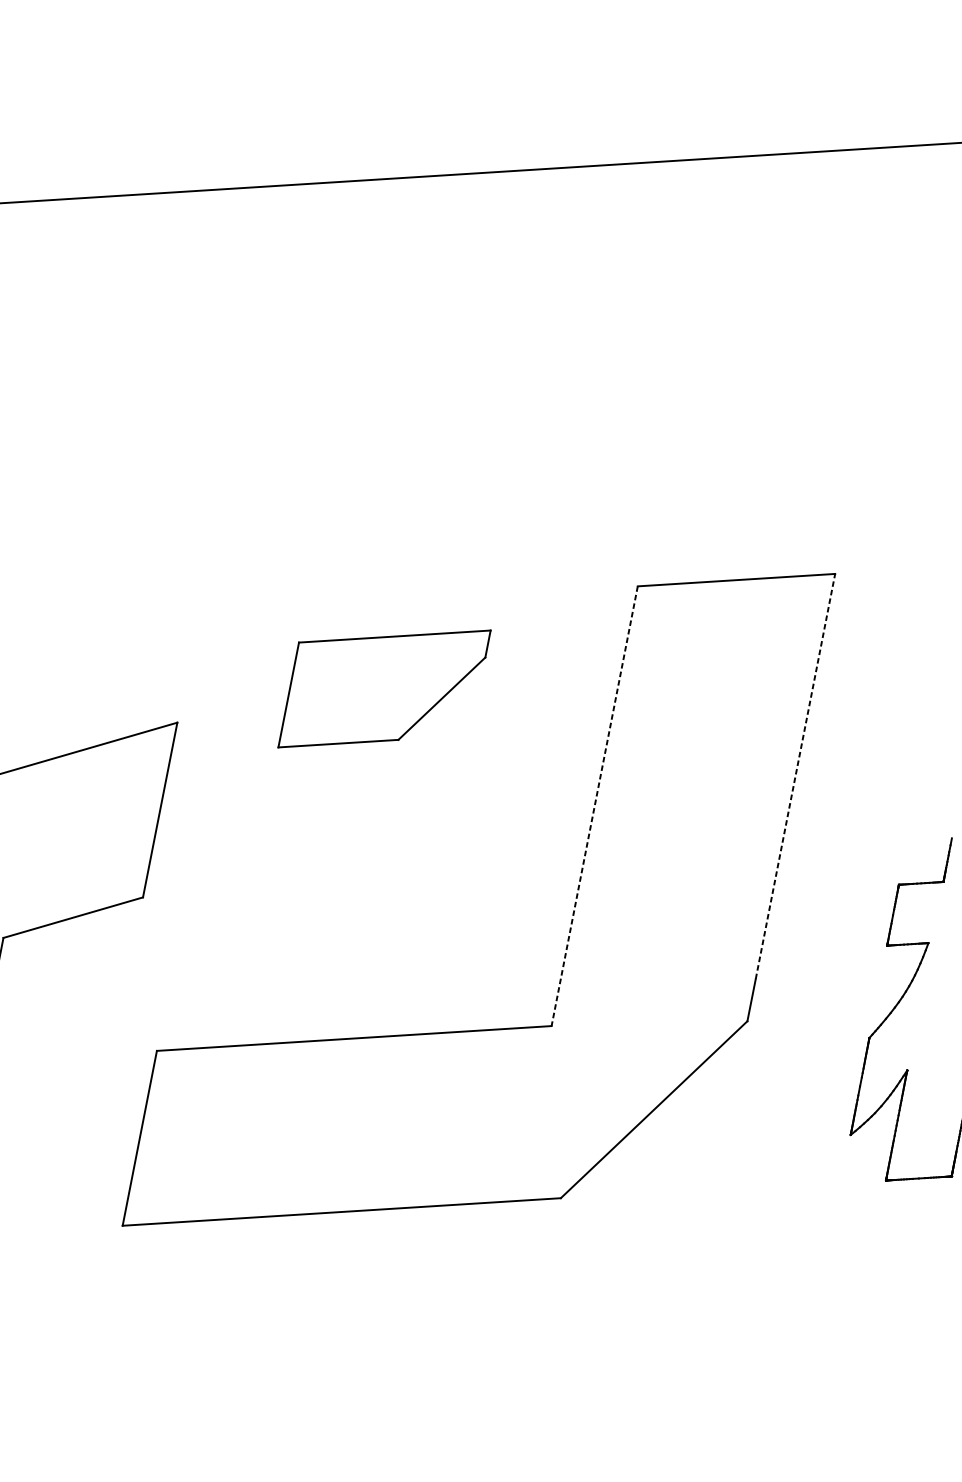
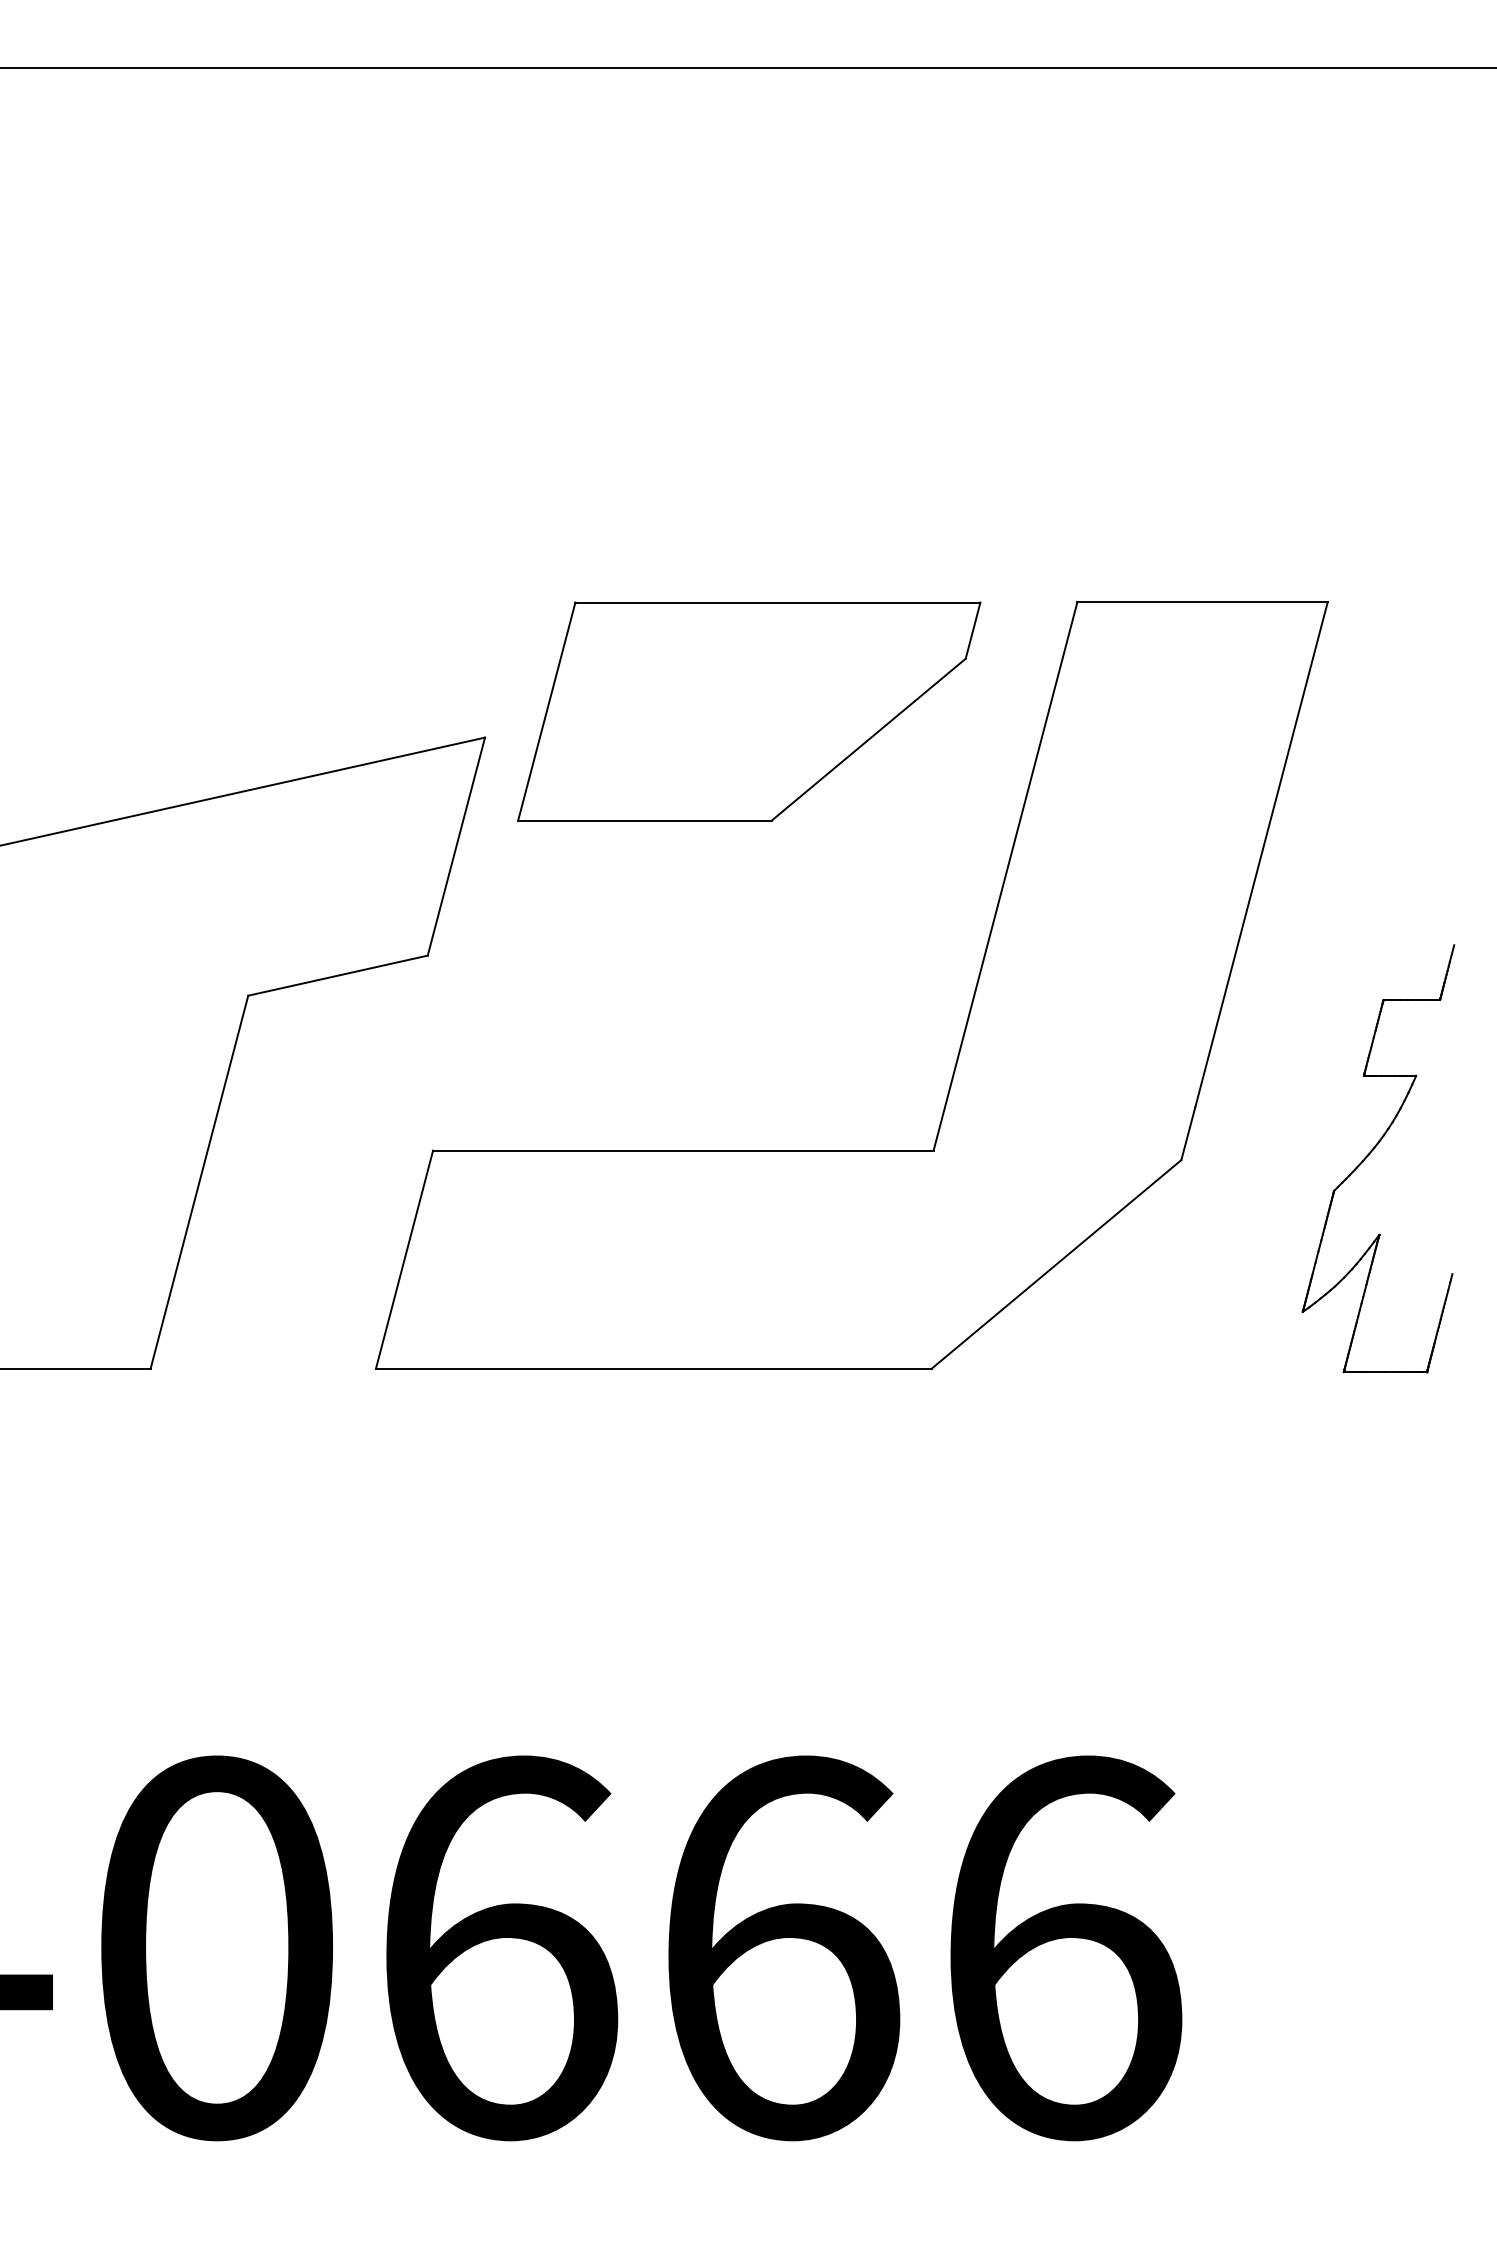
part: (384, 688) -> (749, 711), size x1.67
line: (795, 776) -> (1261, 854), dashed -> solid
line: (594, 806) -> (1005, 876), dashed -> solid

